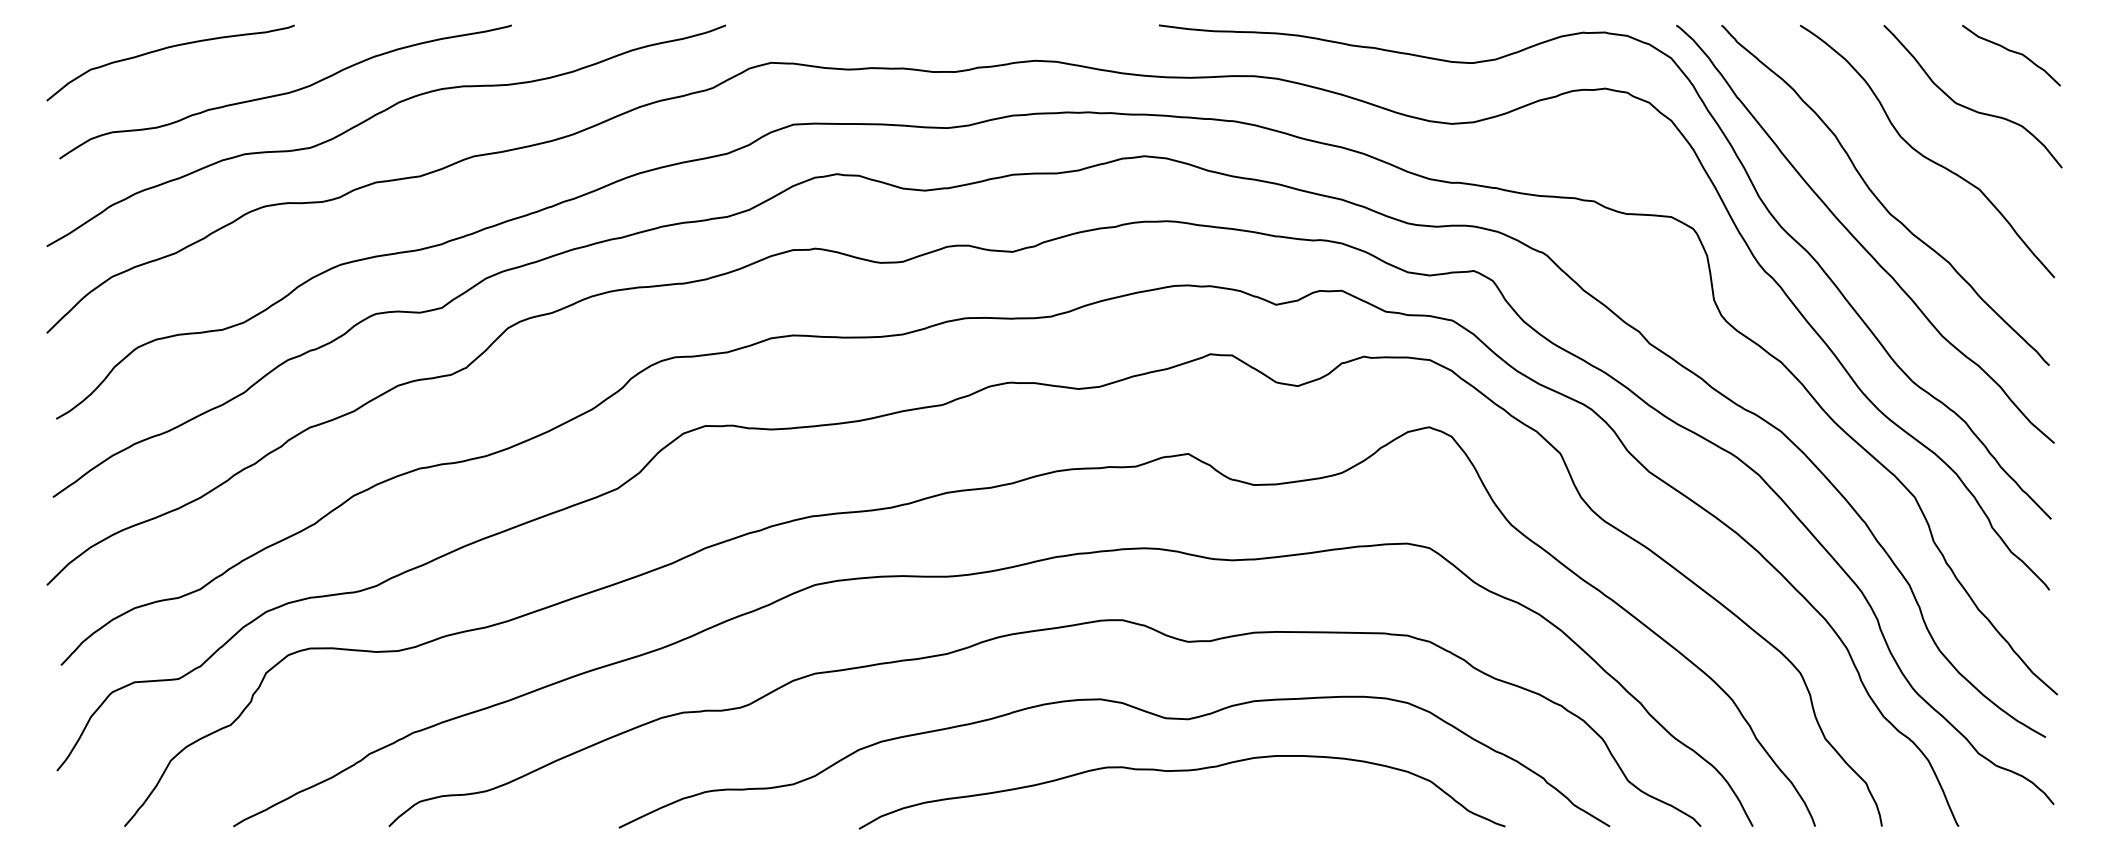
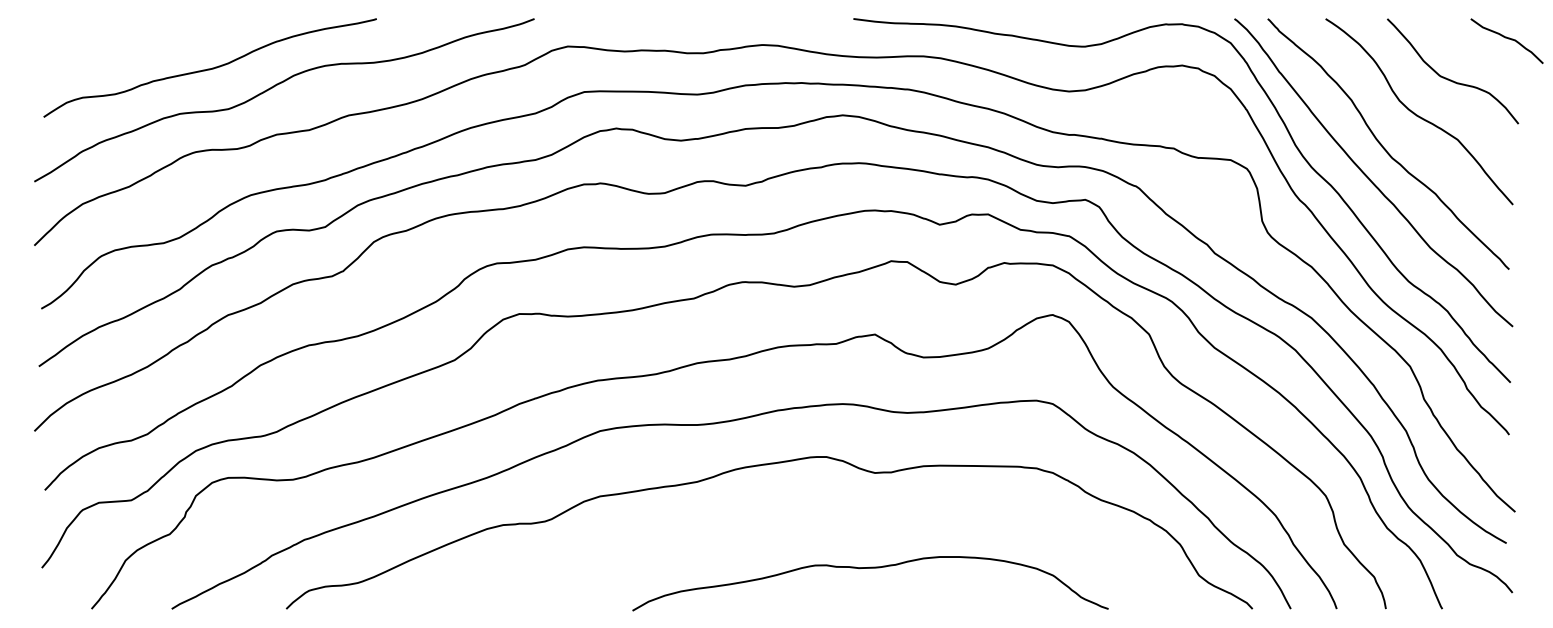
curve: (165, 49) -> (121, 36), removed
curve: (2012, 52) -> (1507, 38), moved
curve: (1136, 709) -> (836, 522), removed

